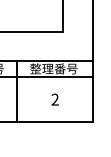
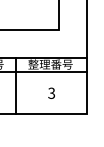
text: (54, 99) -> (51, 93), 2 -> 3

